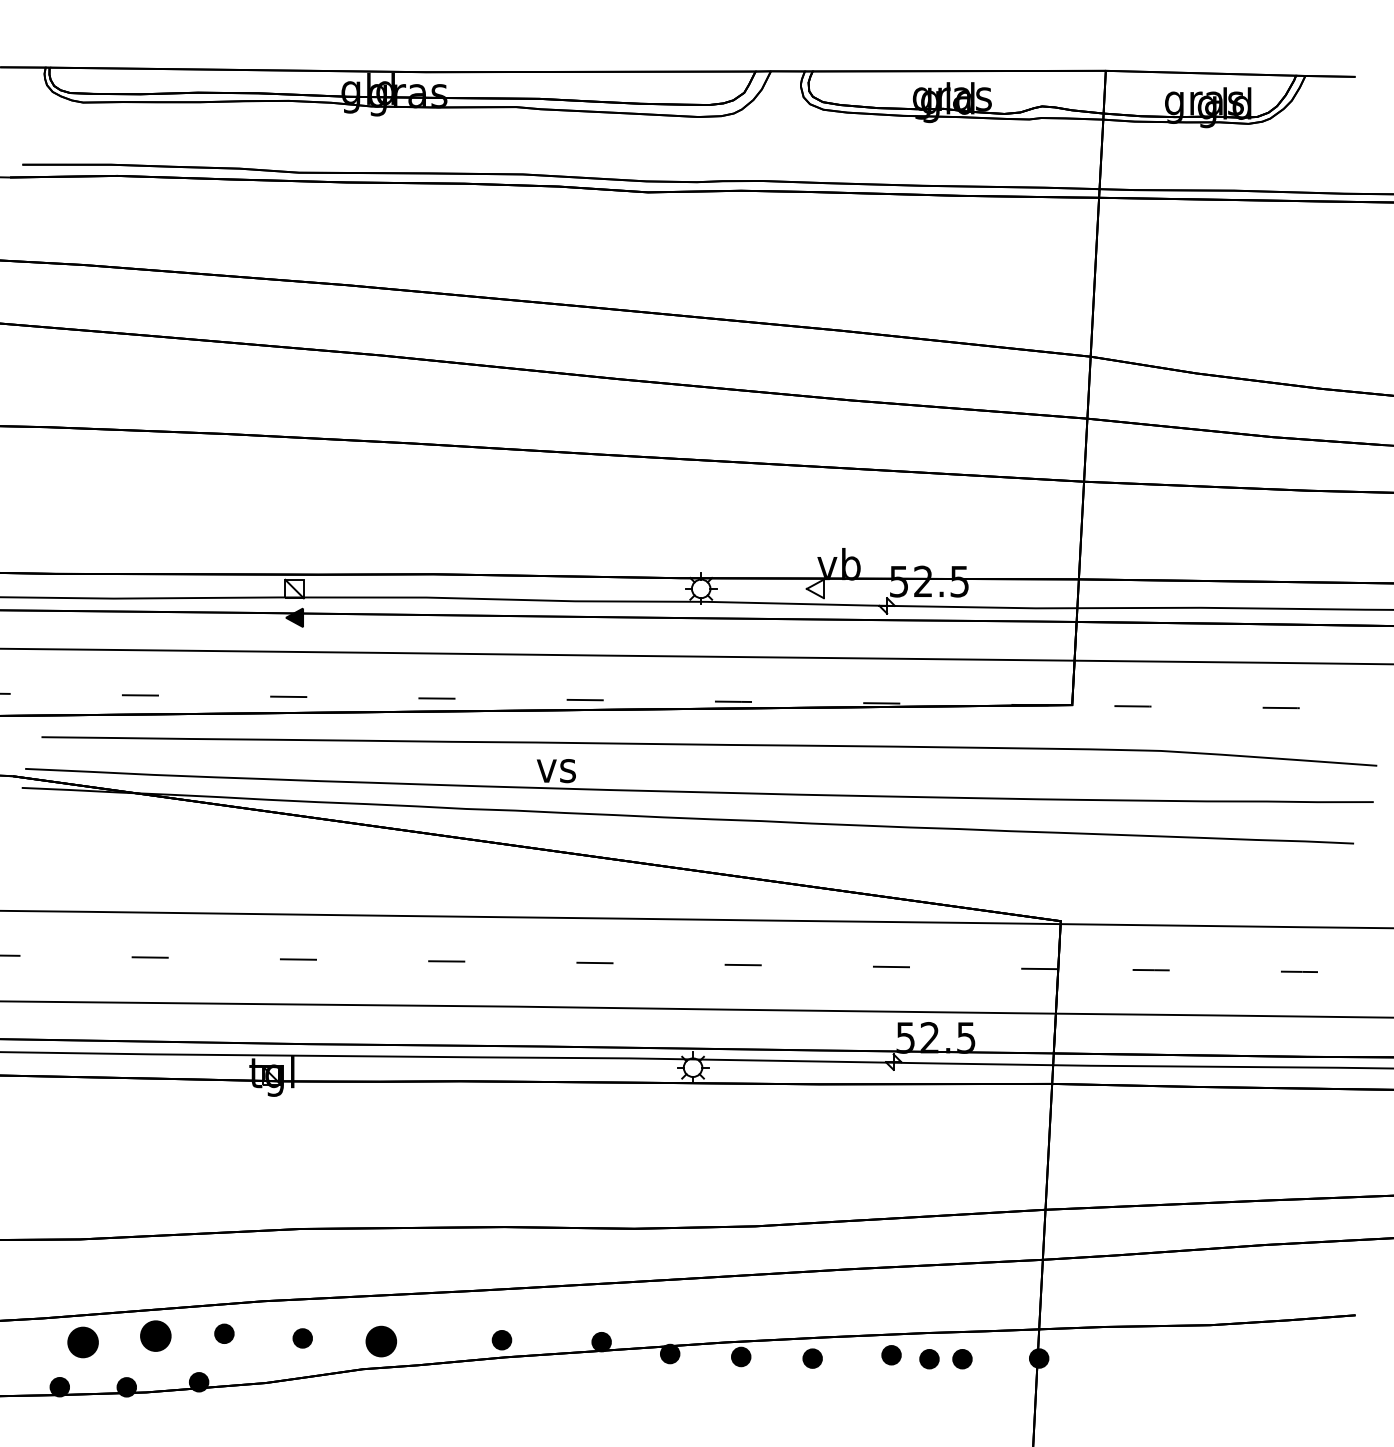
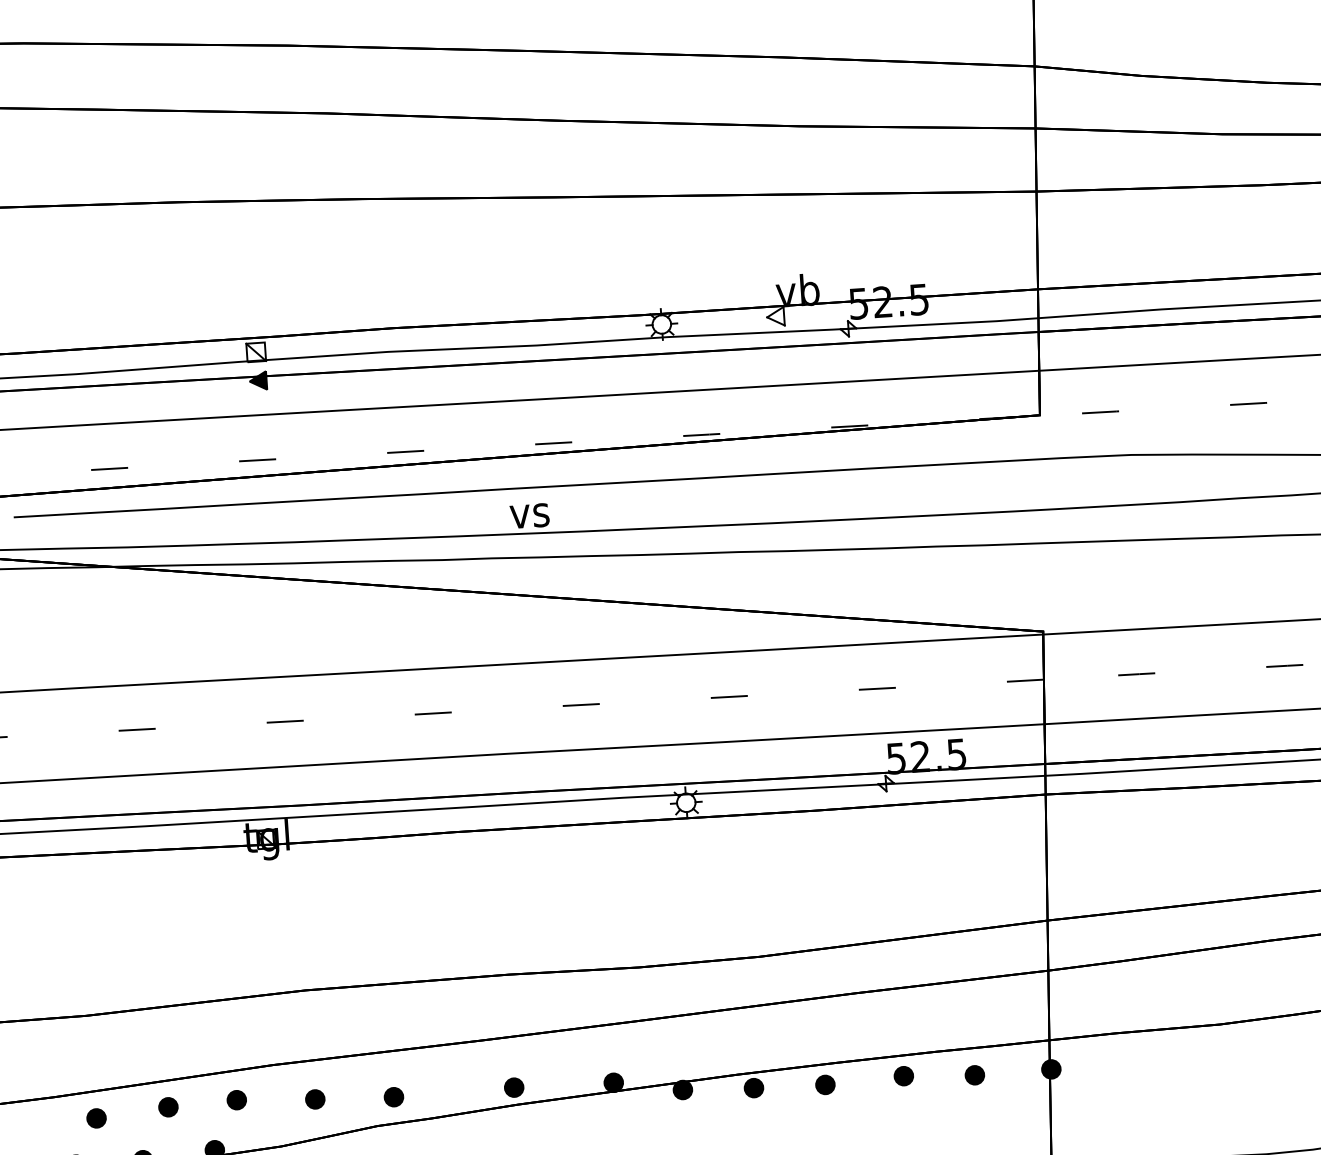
part: (155, 1336) -> (168, 1107), size x0.62
part: (381, 1341) -> (394, 1097), size x0.62
part: (83, 1342) -> (96, 1118), size x0.62
part: (929, 1359) -> (942, 1077), removed

